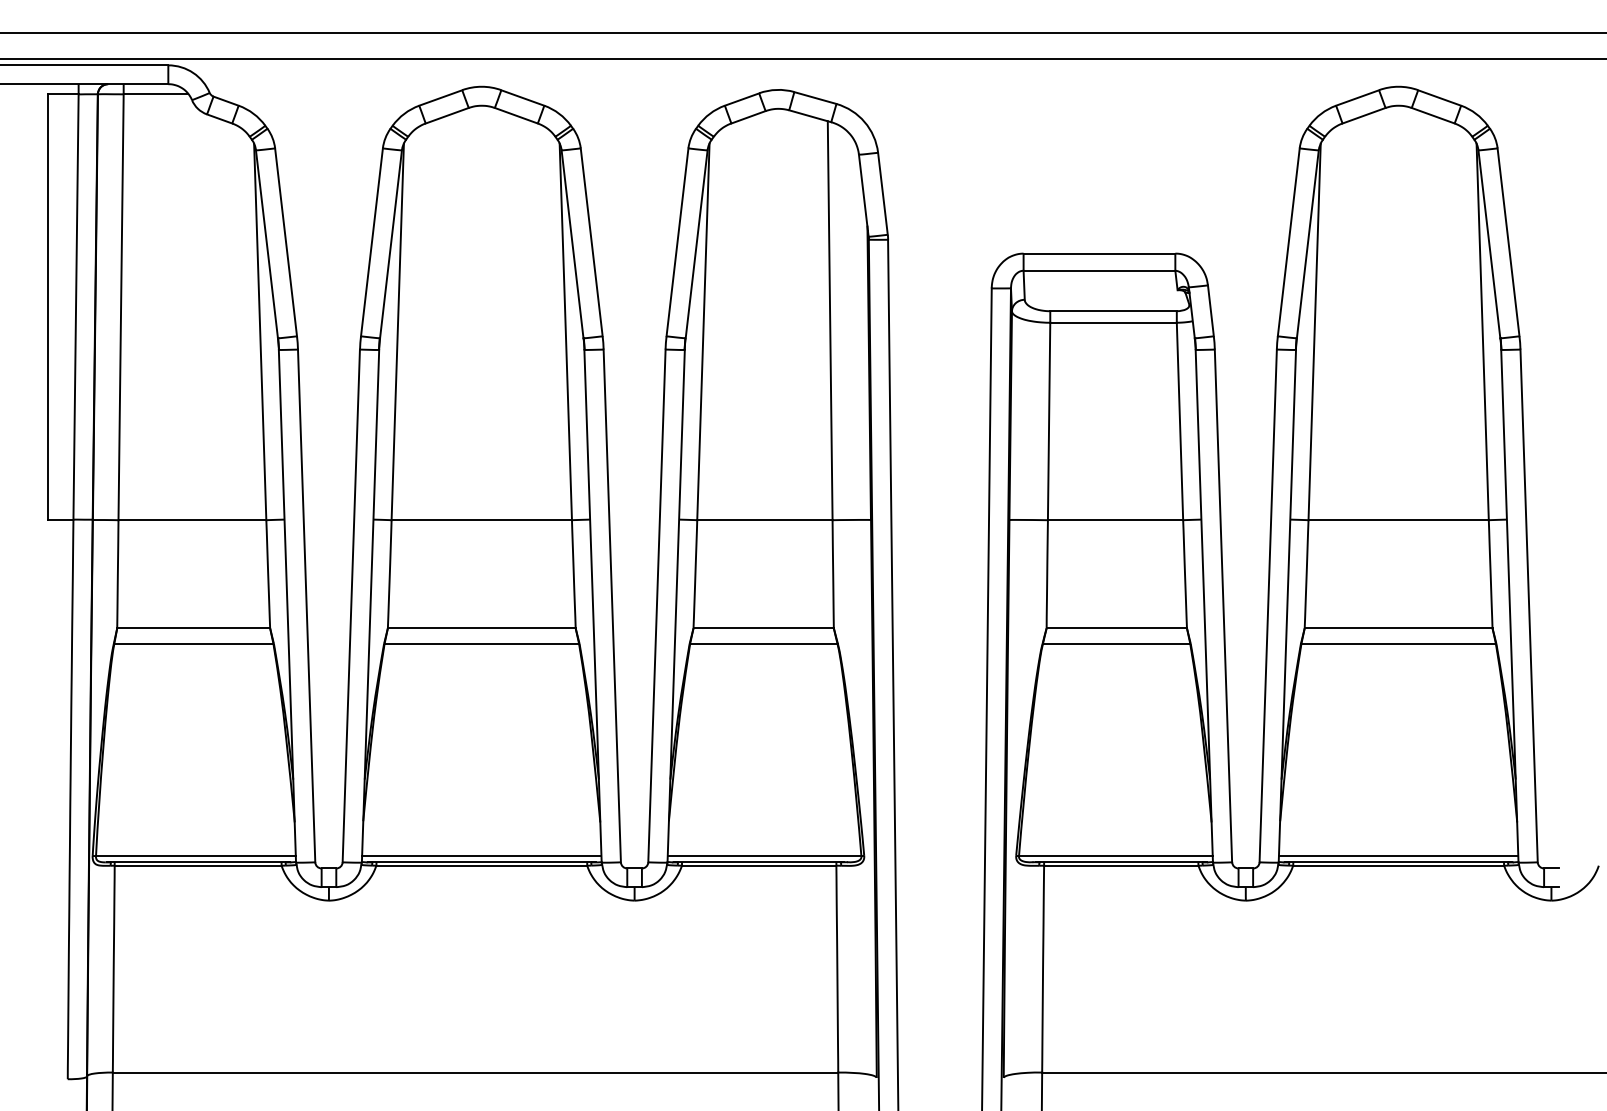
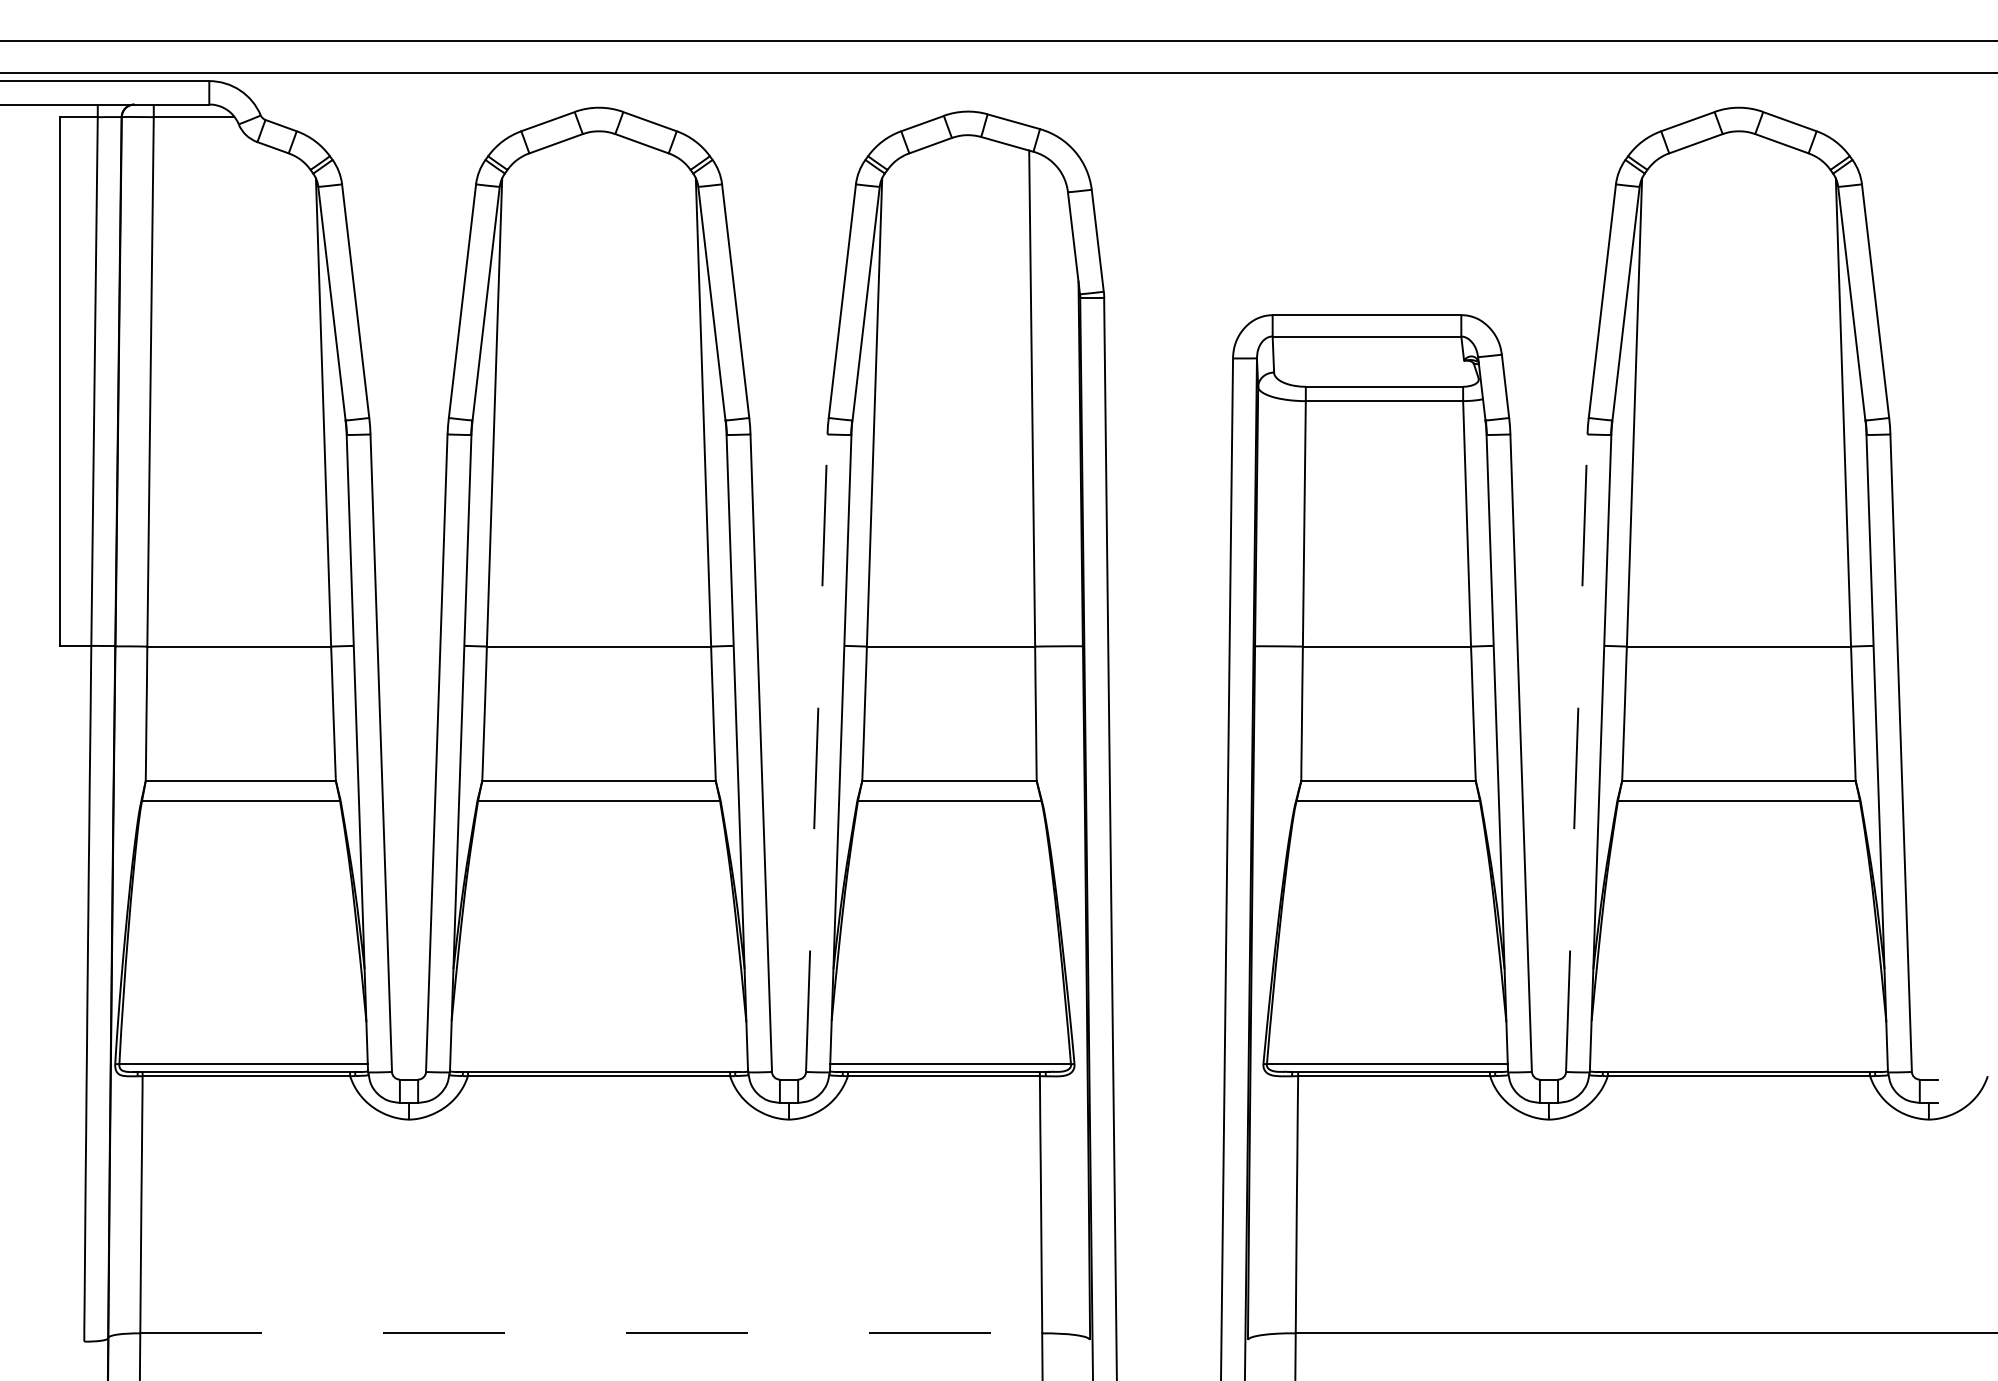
line: (656, 605) -> (816, 752), solid -> dashed
line: (1268, 605) -> (1577, 752), solid -> dashed
line: (481, 856) -> (598, 1064), removed
line: (1398, 856) -> (1738, 1064), removed
line: (475, 1072) -> (591, 1333), solid -> dashed

